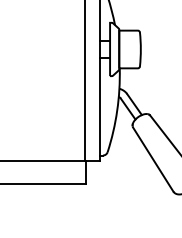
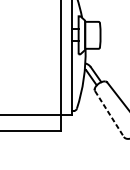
line: (153, 159) -> (109, 113), solid -> dashed

